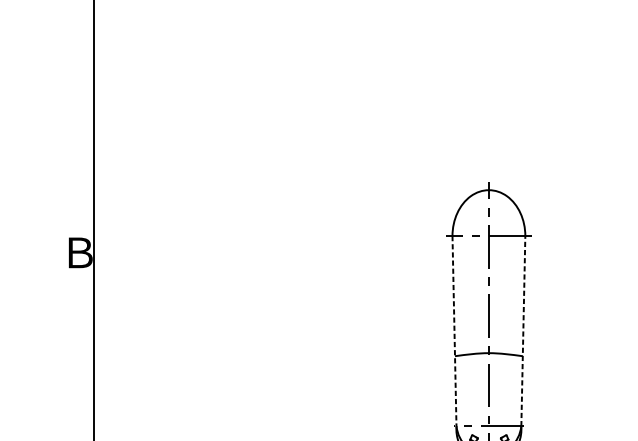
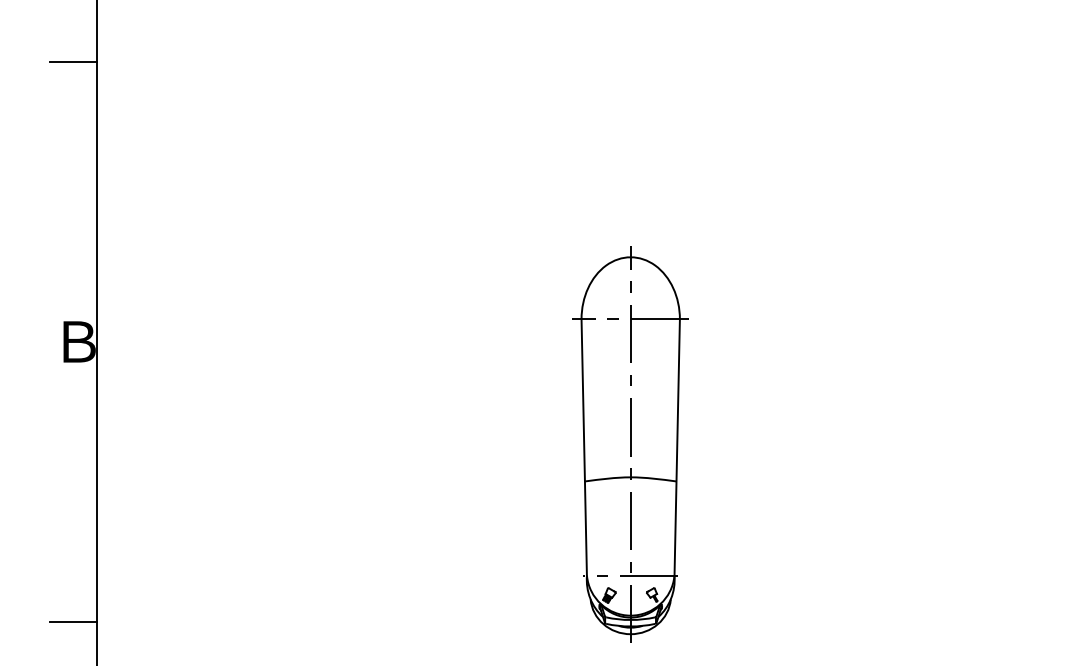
line: (76, 45) -> (73, 61), added
line: (454, 331) -> (584, 448), dashed -> solid
line: (523, 331) -> (677, 447), dashed -> solid

